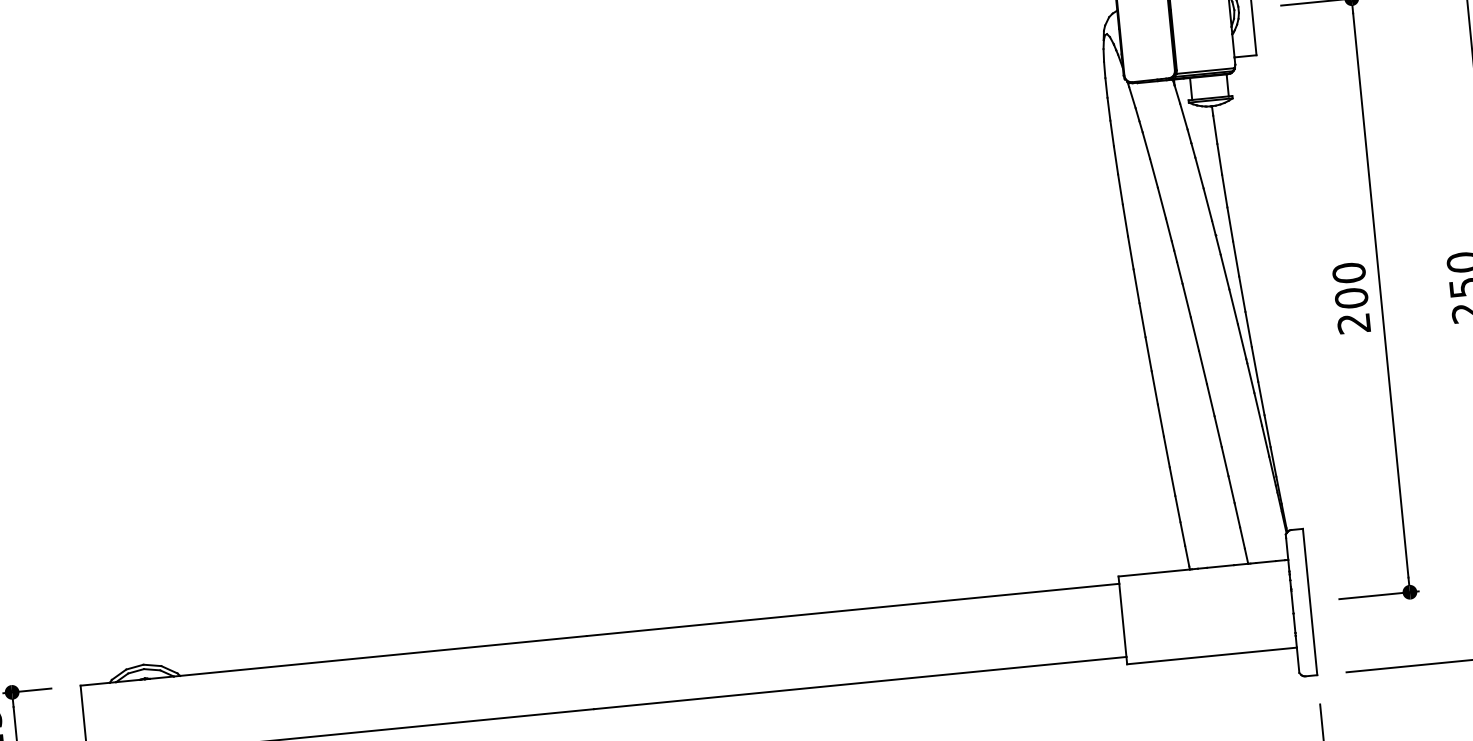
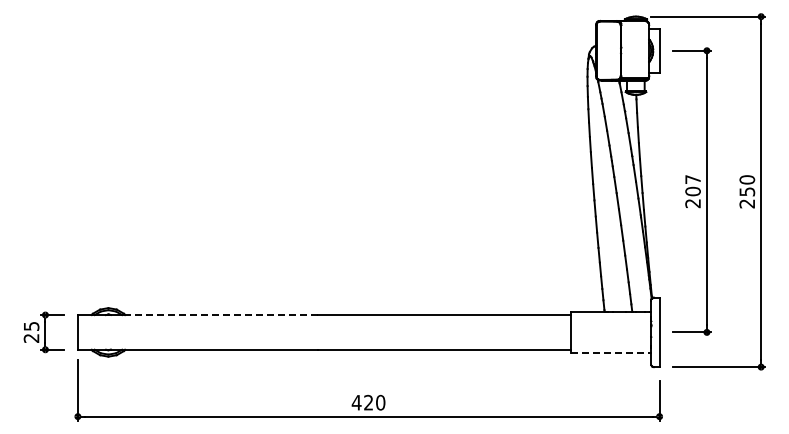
text: (1347, 272) -> (692, 179), 200 -> 207
line: (383, 656) -> (221, 315), solid -> dashed
line: (1213, 656) -> (611, 353), solid -> dashed

